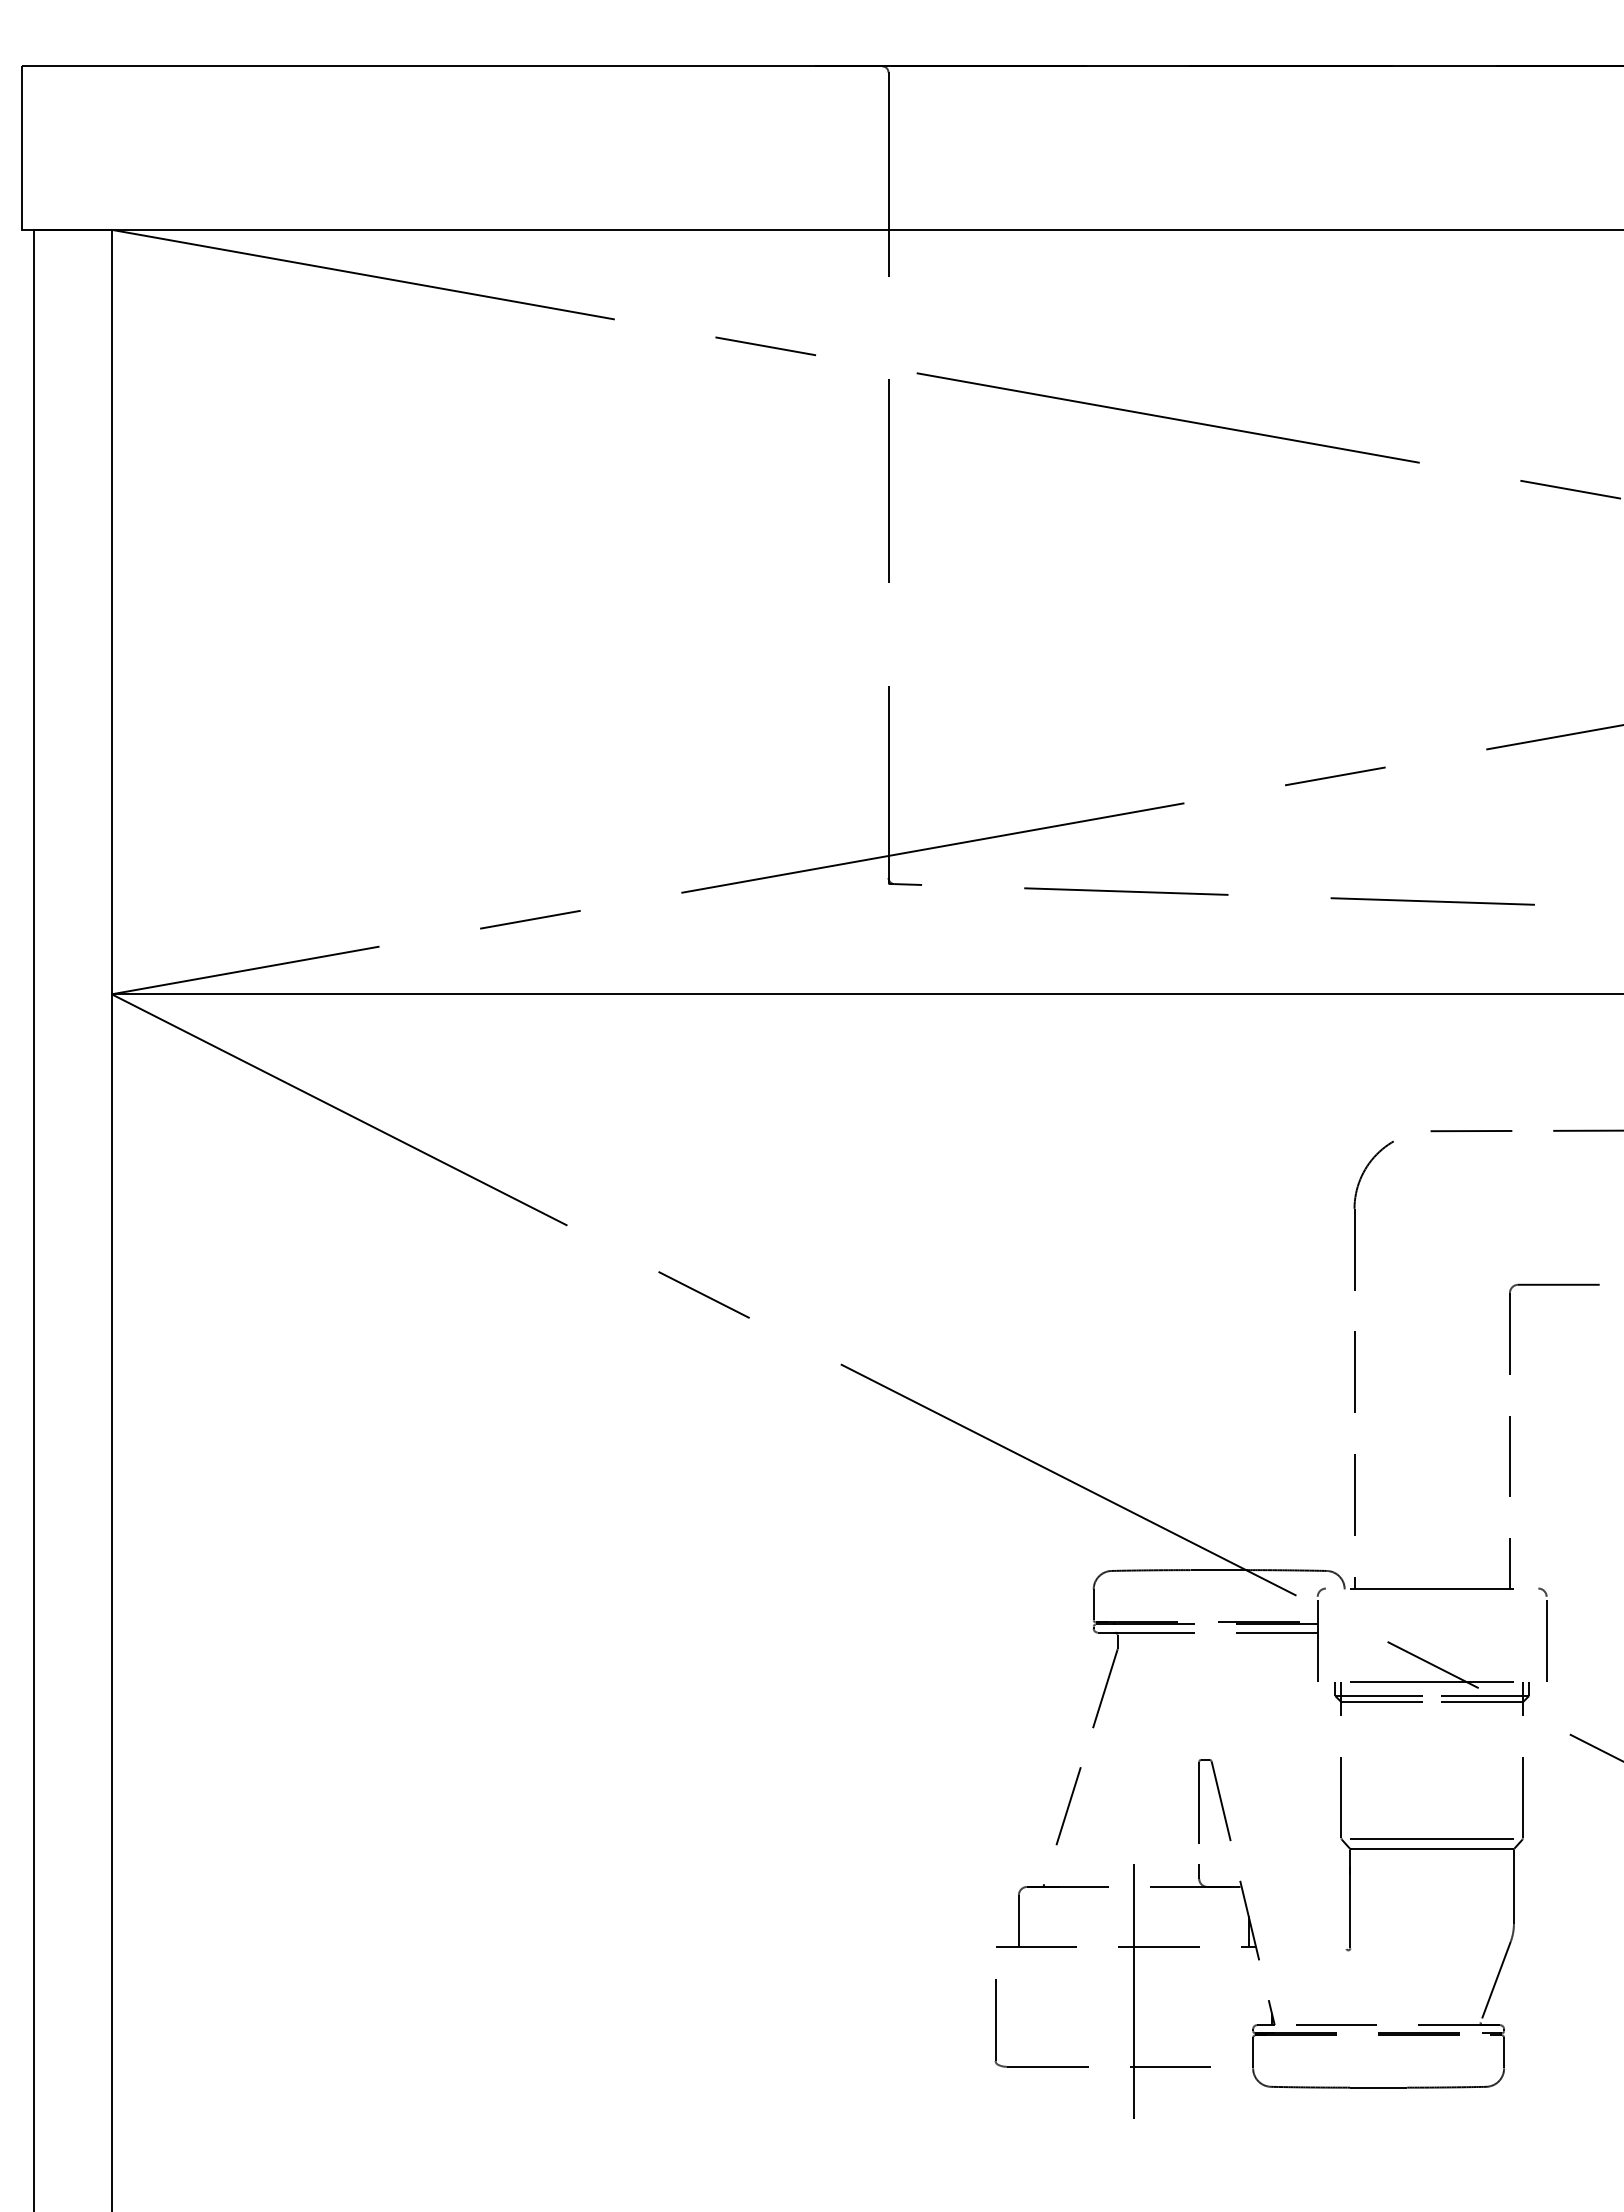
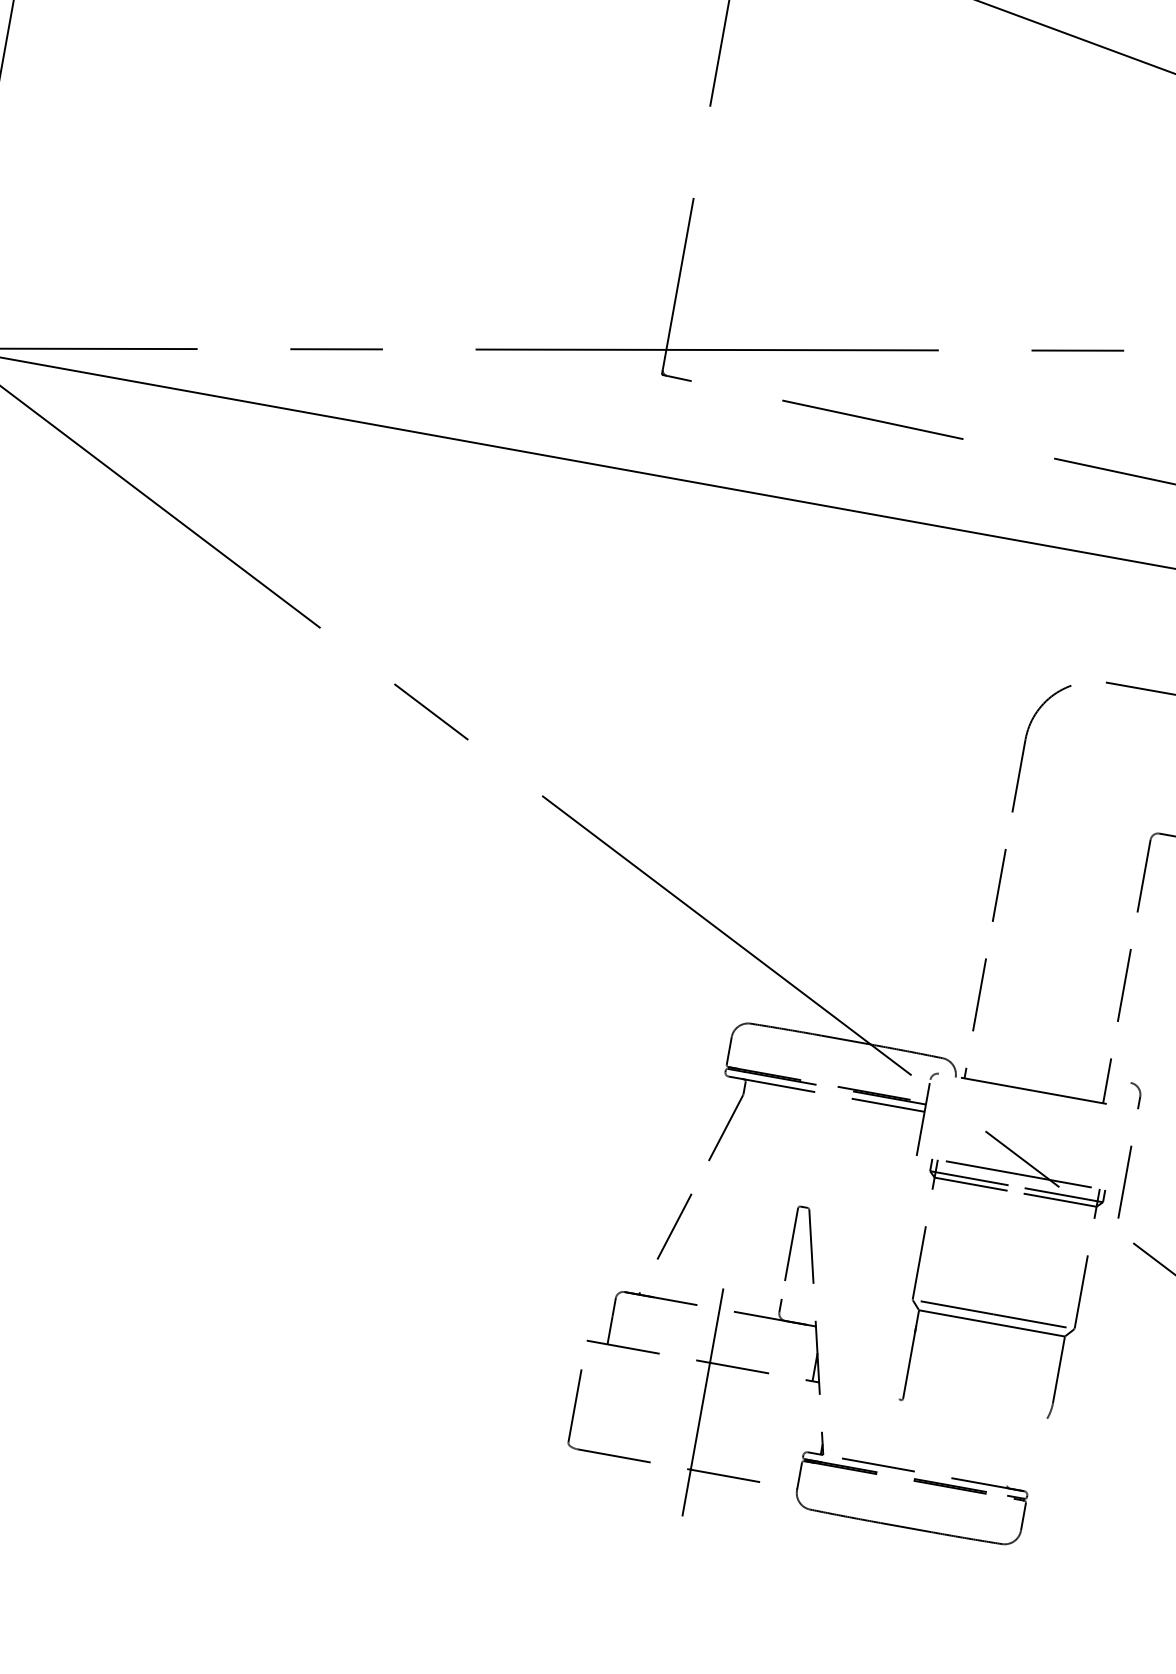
part: (1542, 1634) -> (1124, 1149), size x1.6
line: (1495, 1981) -> (1027, 1451), removed

